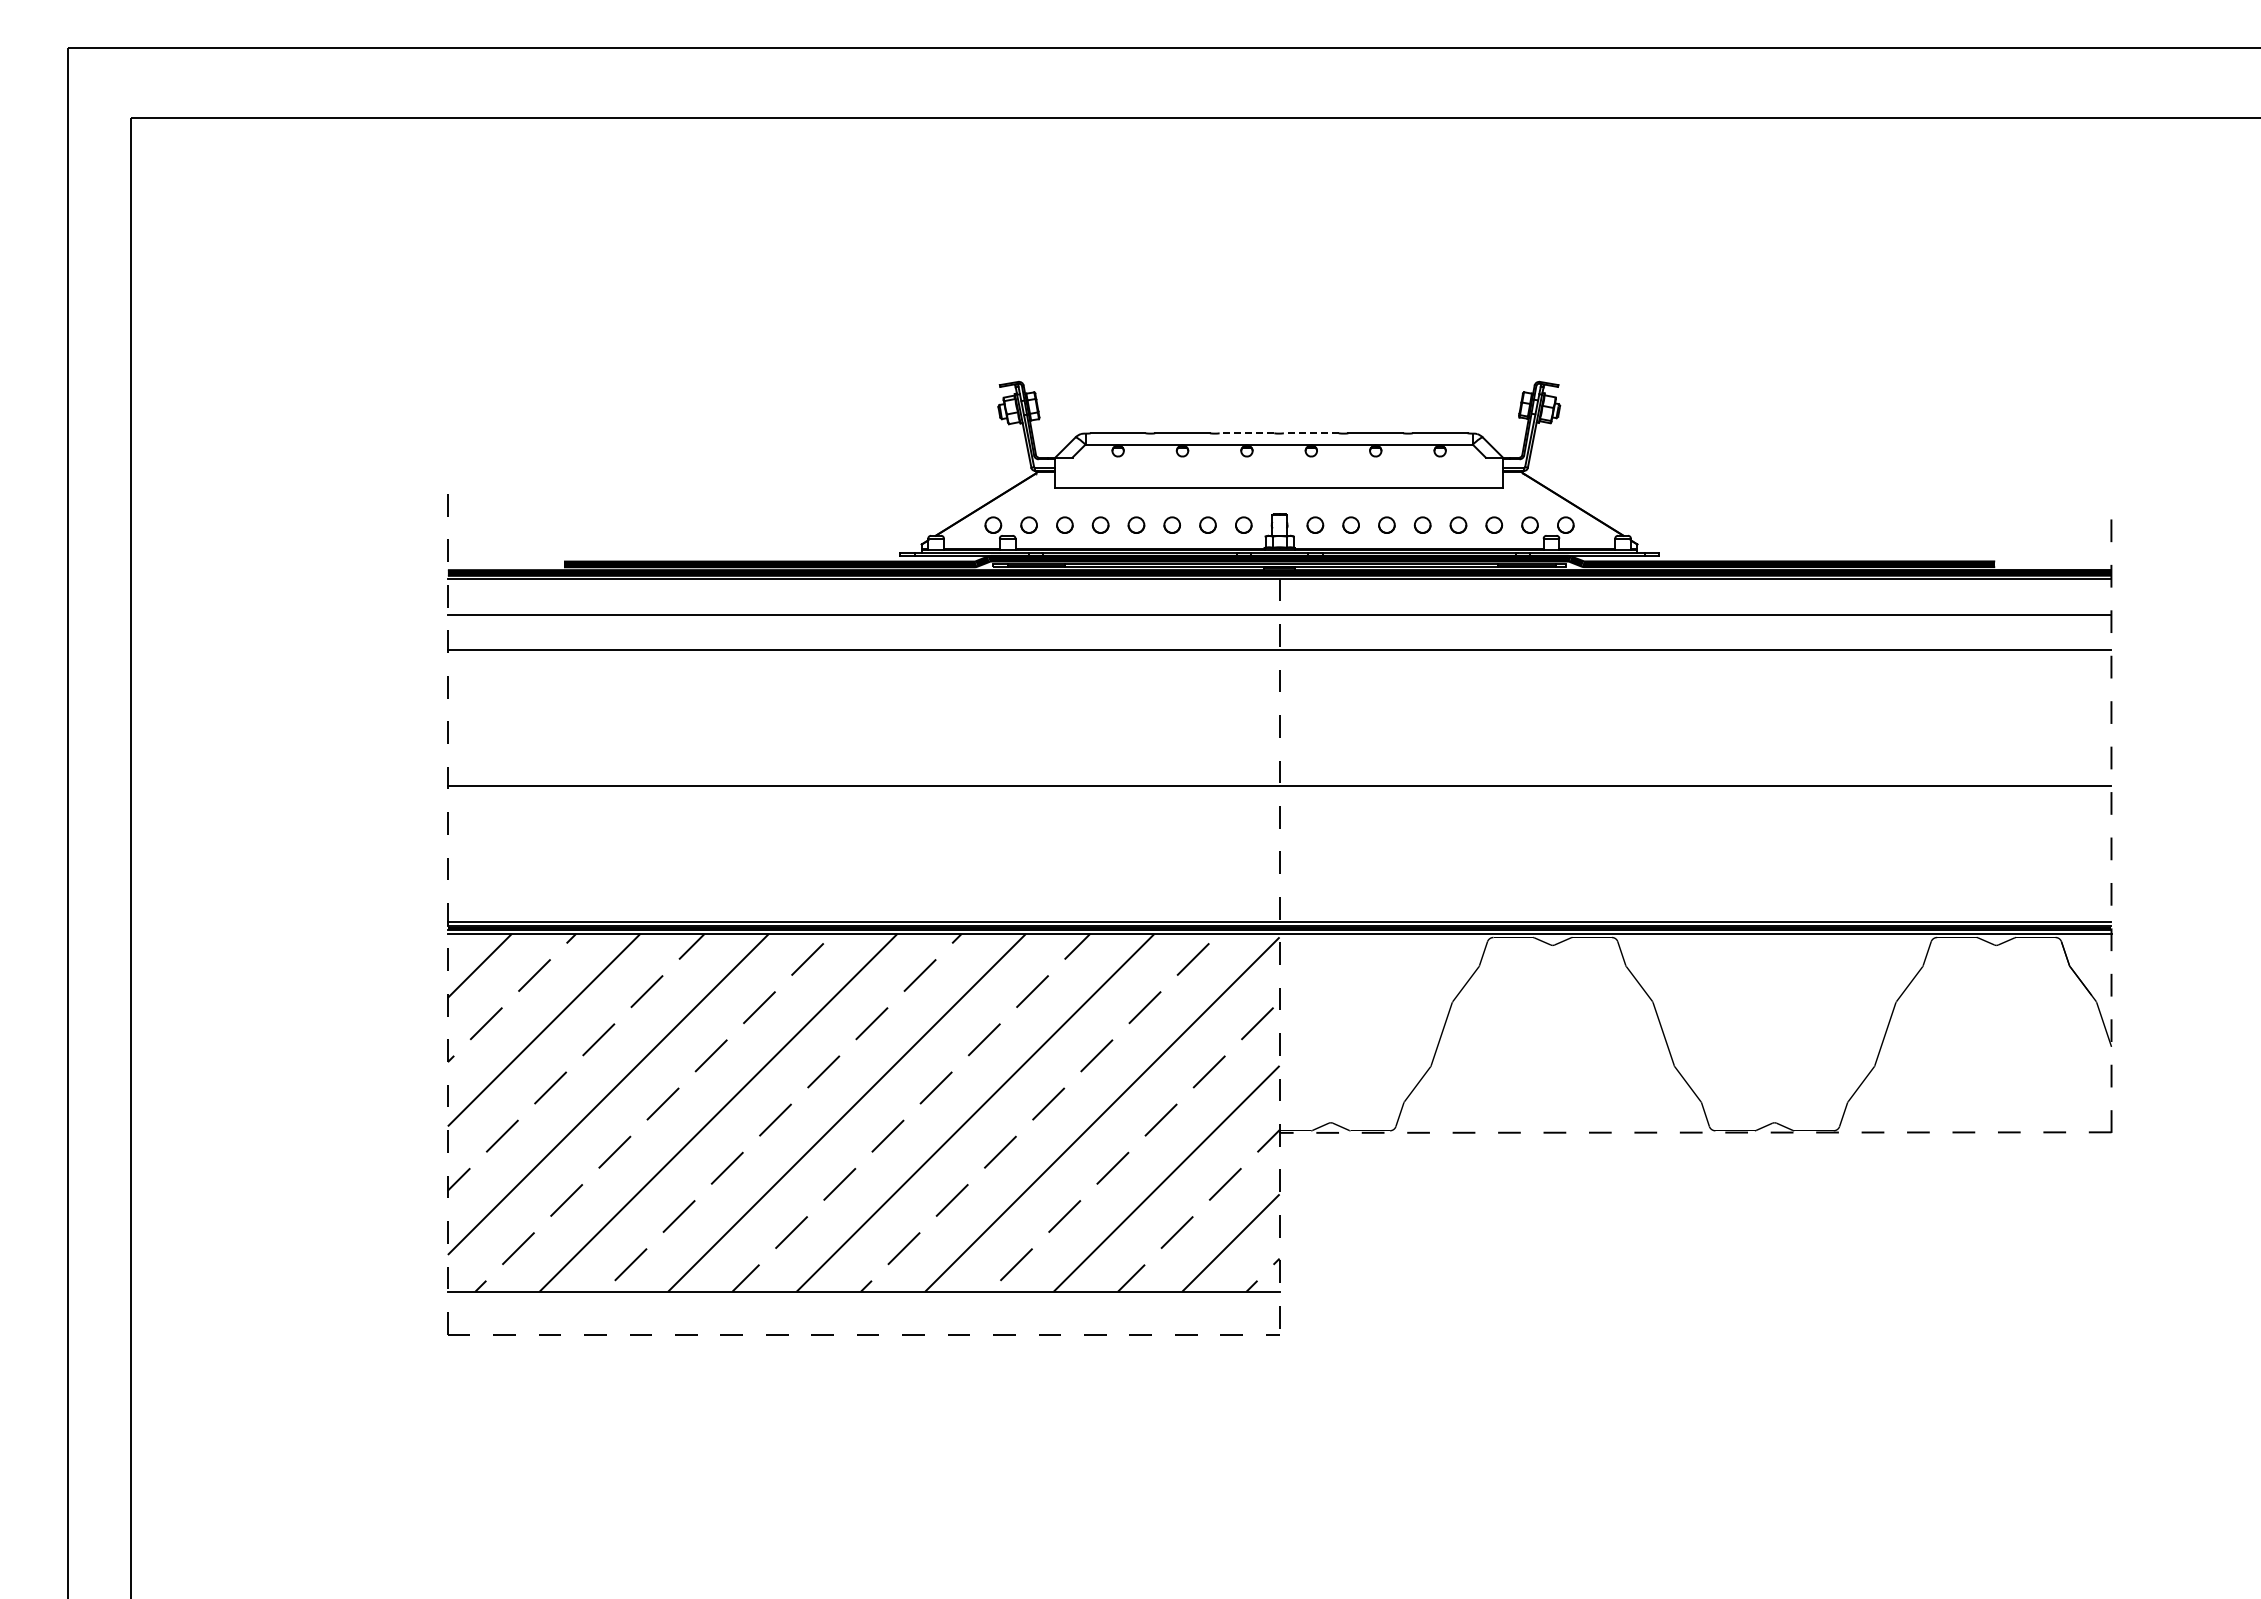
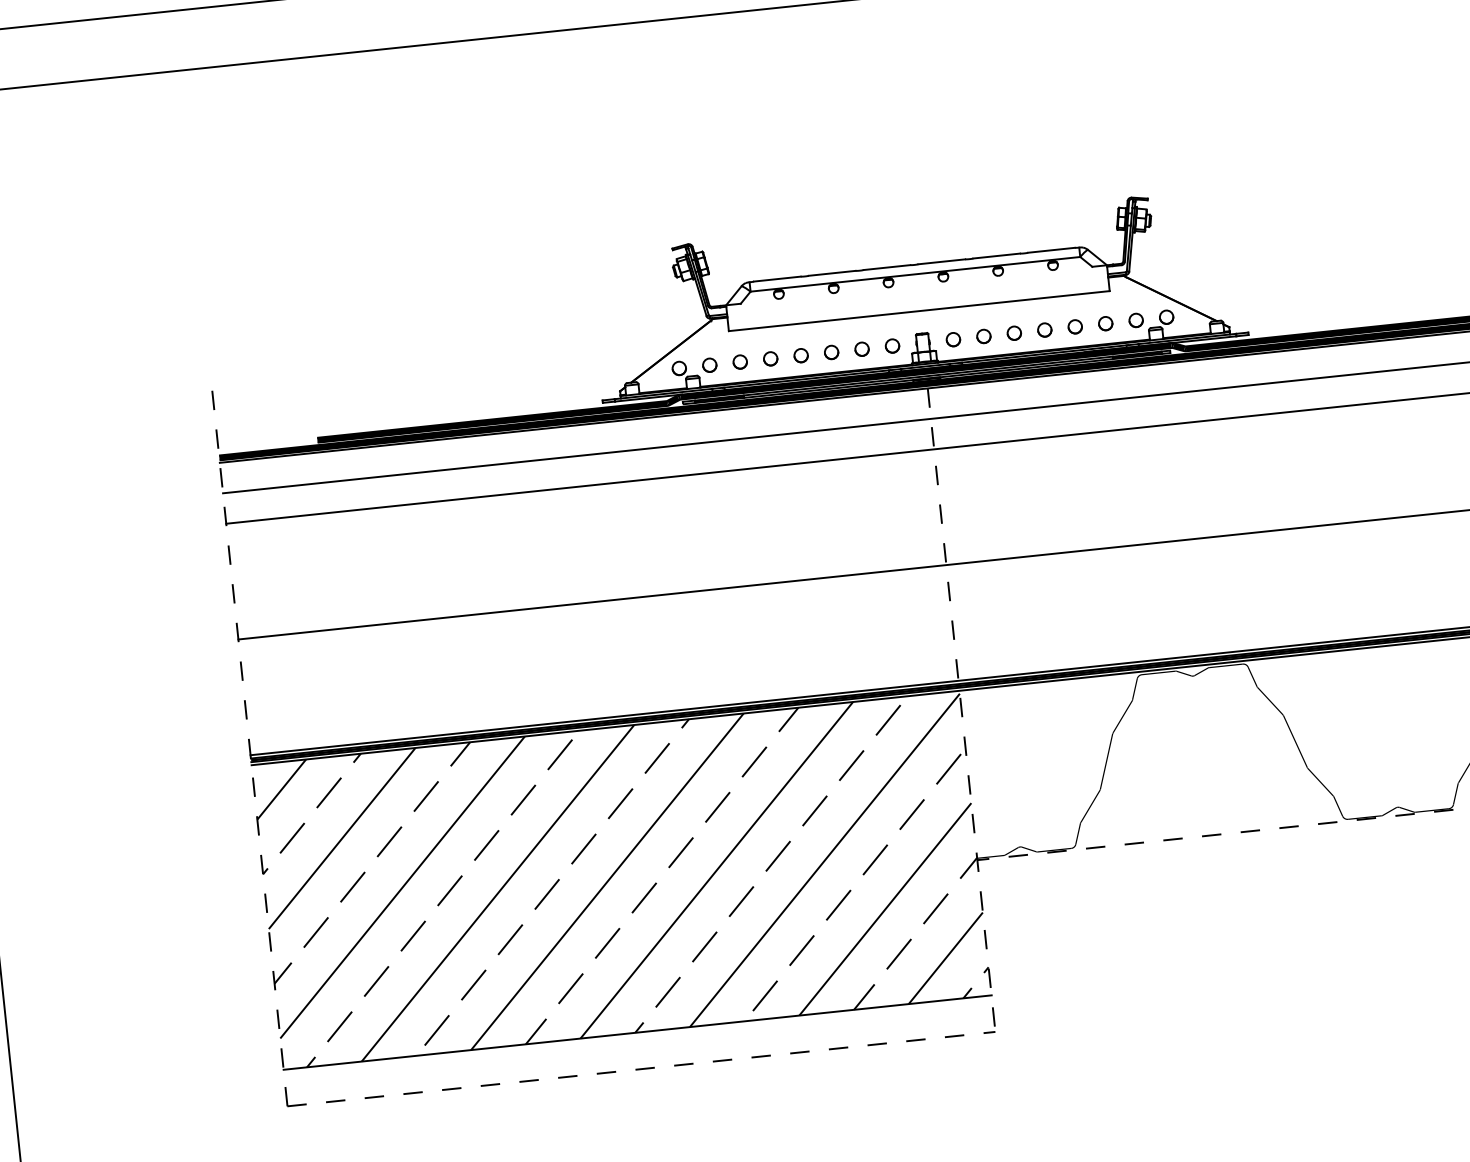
line: (1246, 433) -> (886, 267), dashed -> solid
line: (1310, 433) -> (941, 262), dashed -> solid

